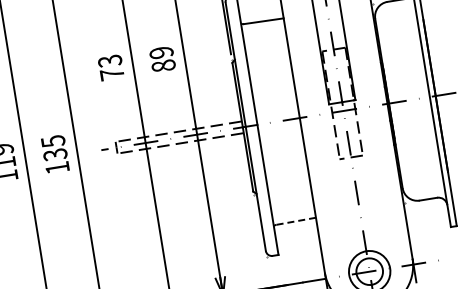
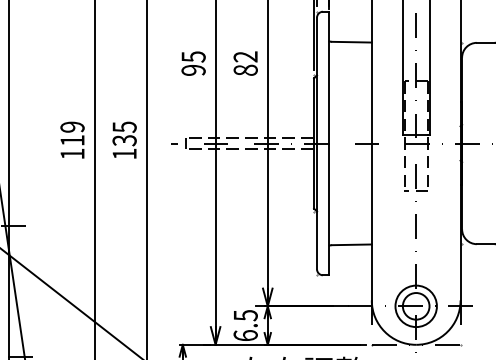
text: (161, 52) -> (245, 56), 89 -> 82
text: (111, 67) -> (193, 63), 73 -> 95
line: (295, 220) -> (351, 244), dashed -> solid

